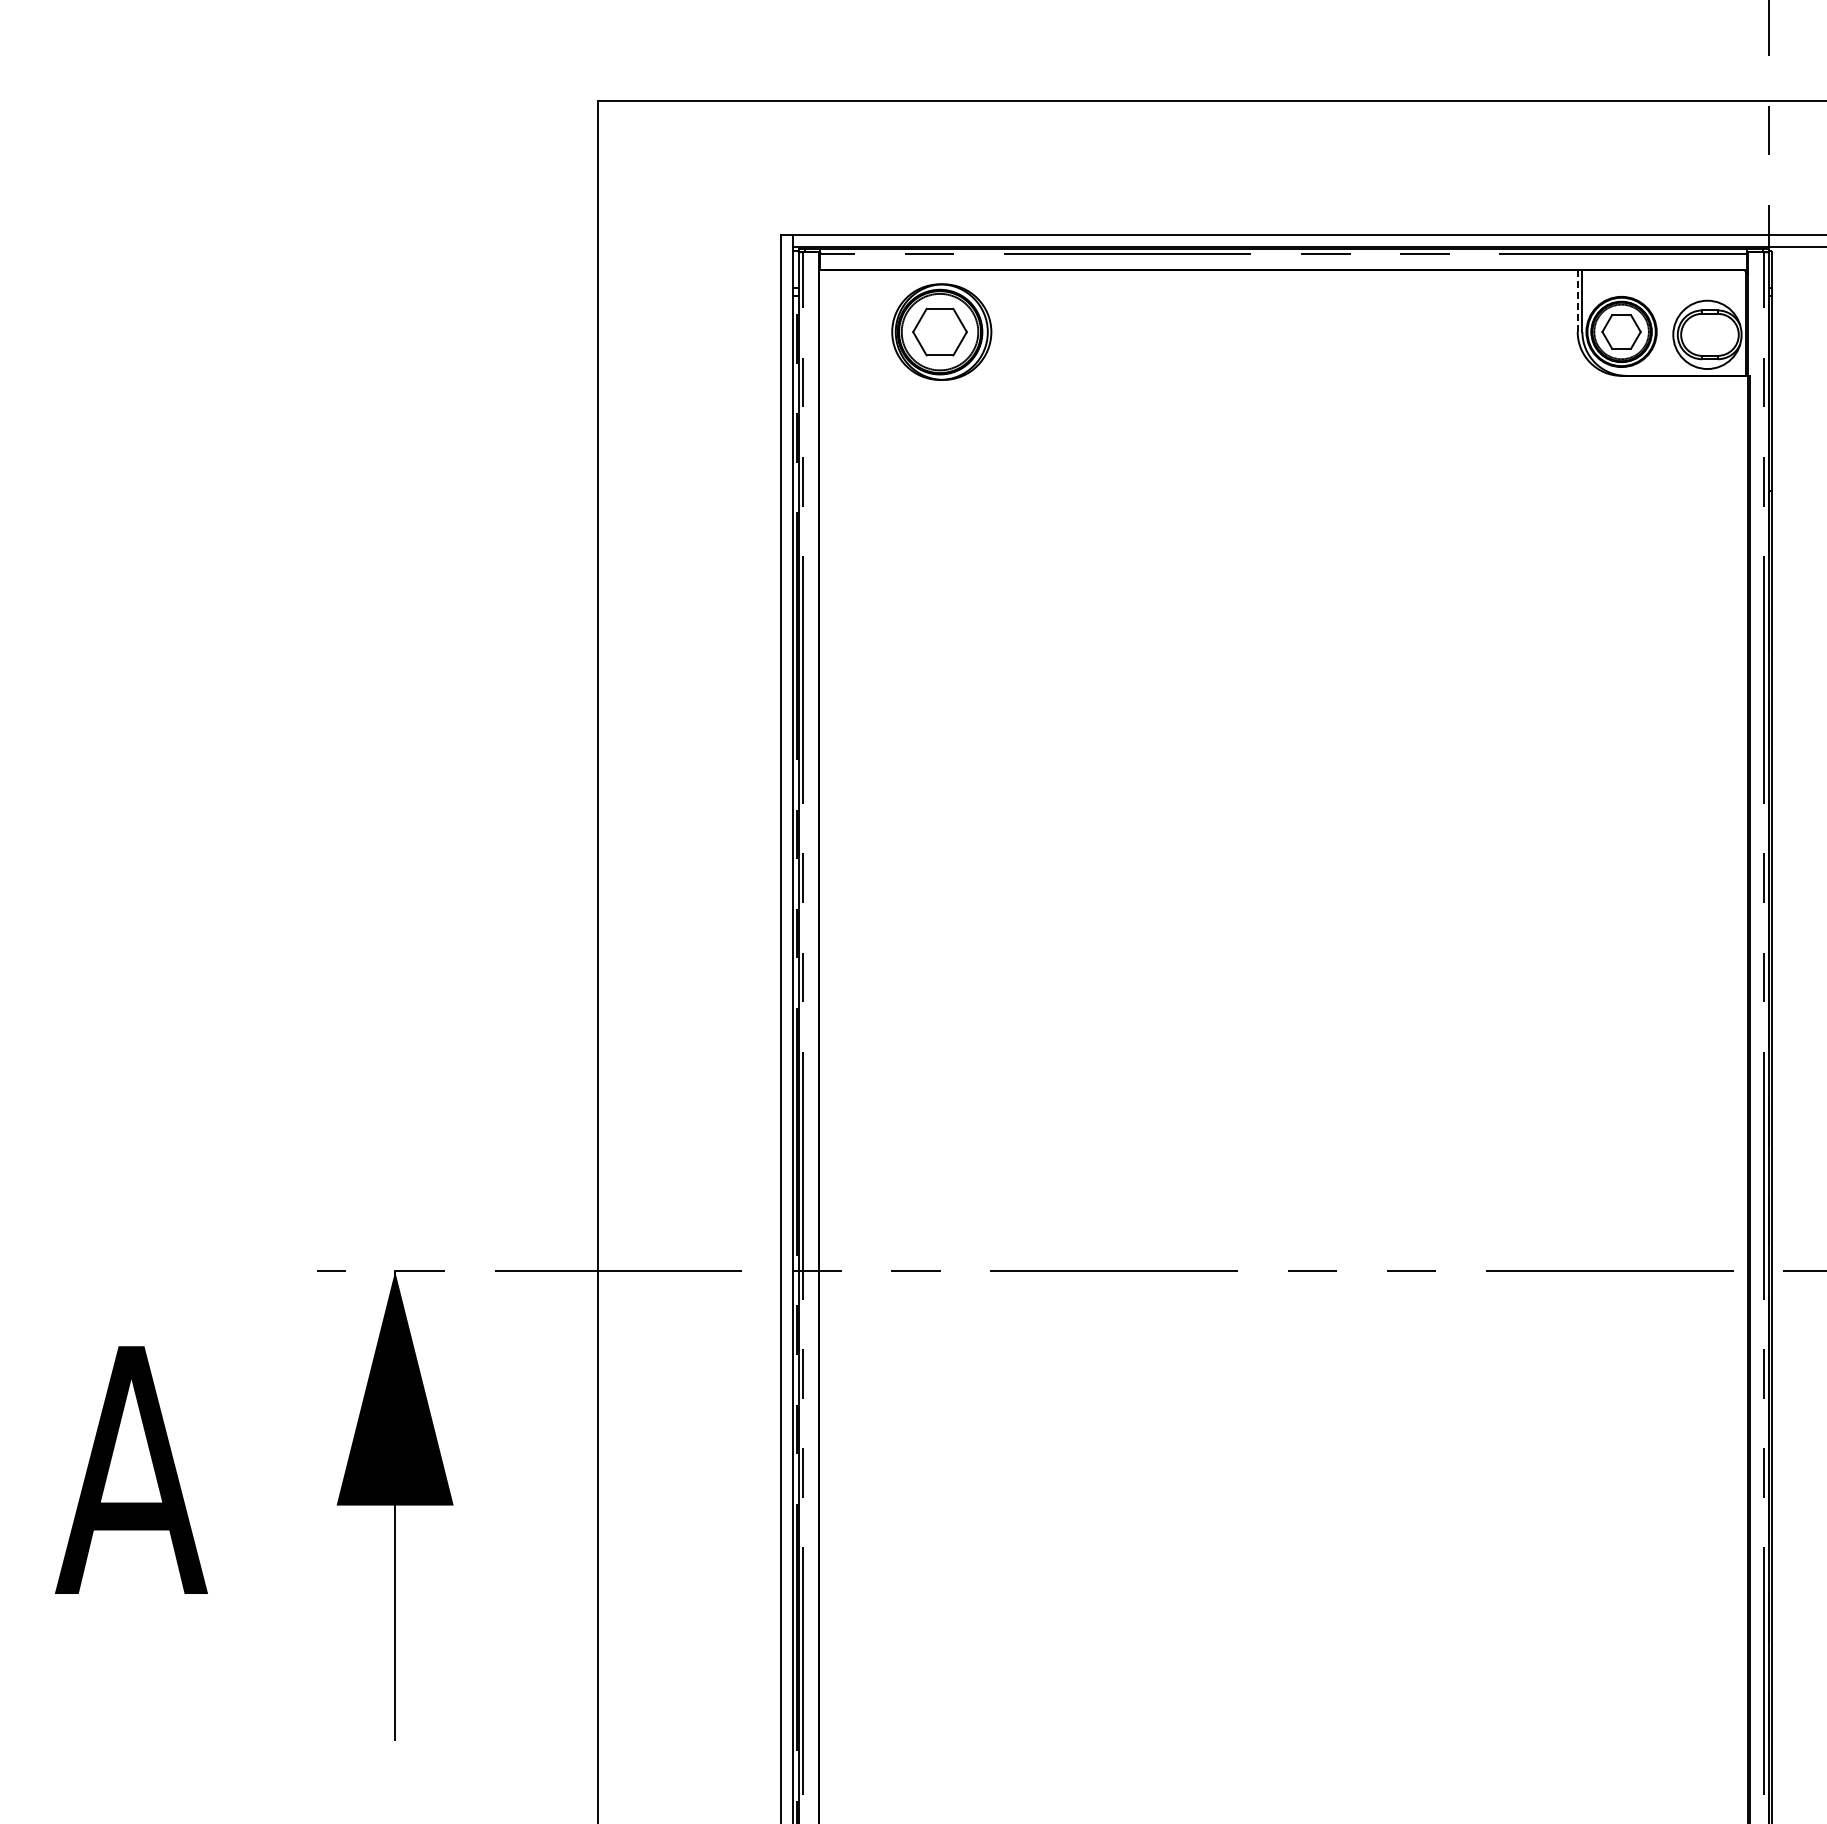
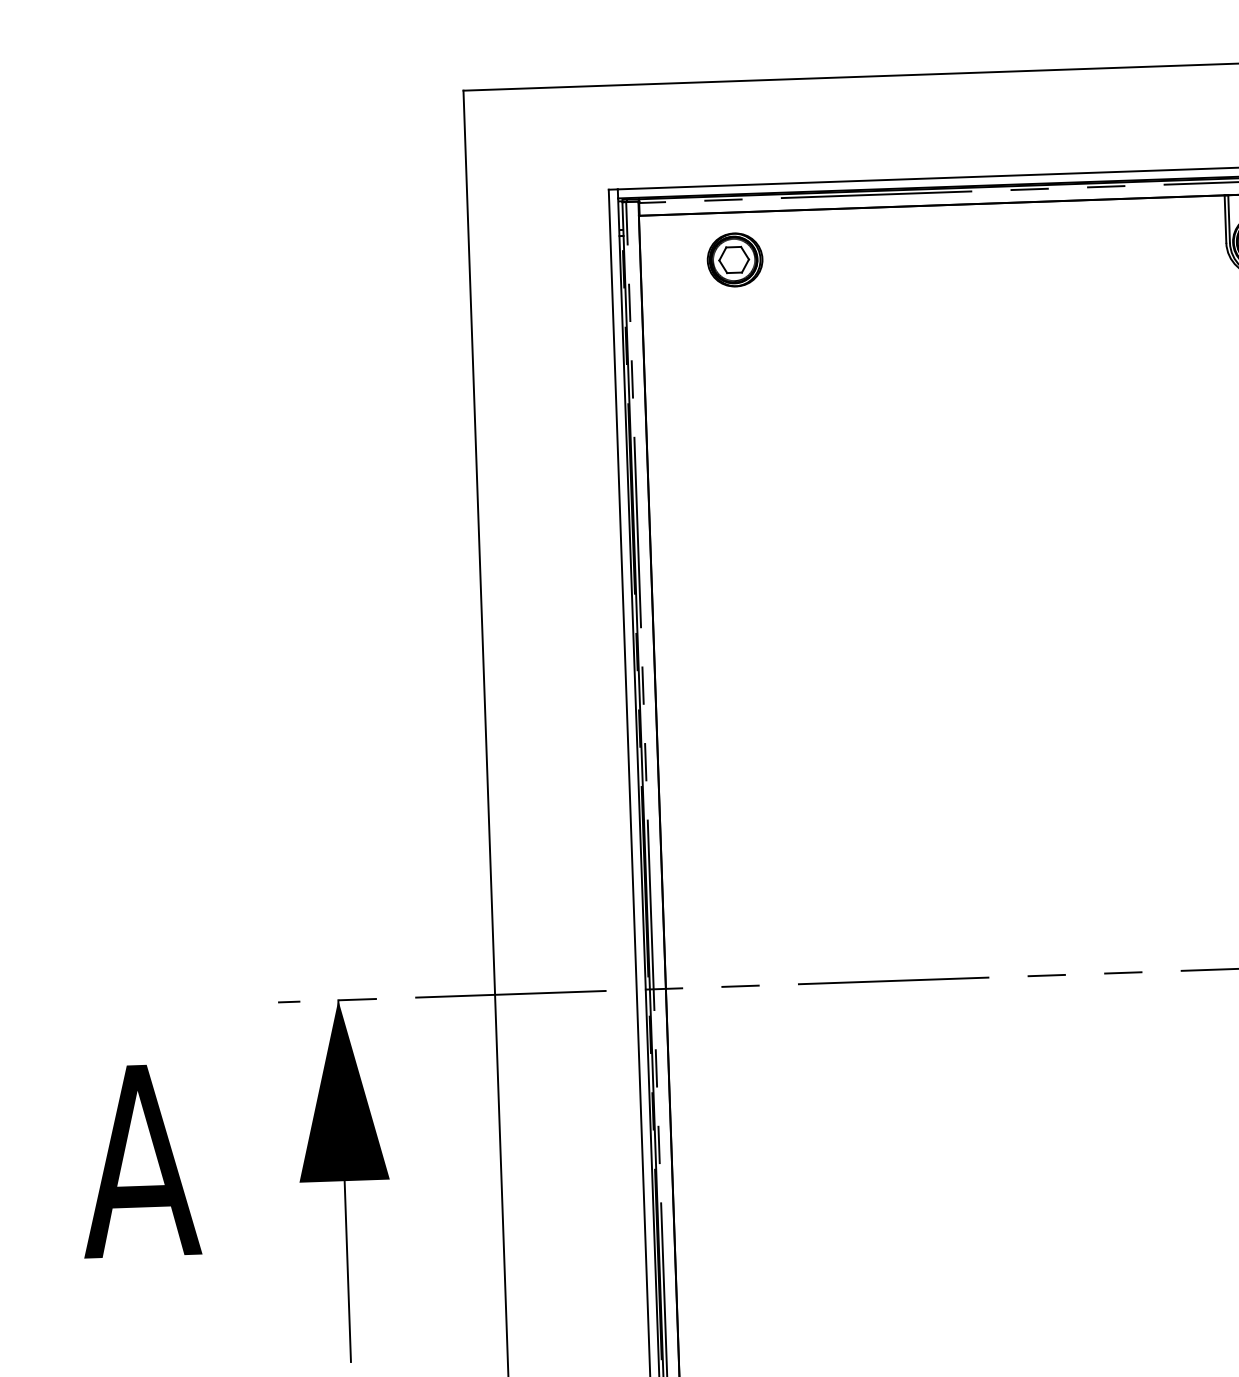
line: (1577, 301) -> (1225, 219), dashed -> solid
part: (941, 331) -> (734, 259), size x0.71

